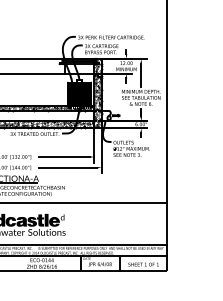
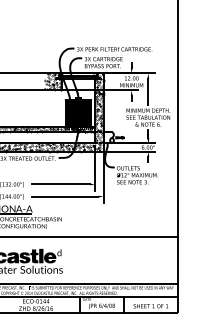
hatch: (56, 65) -> (52, 80), added

